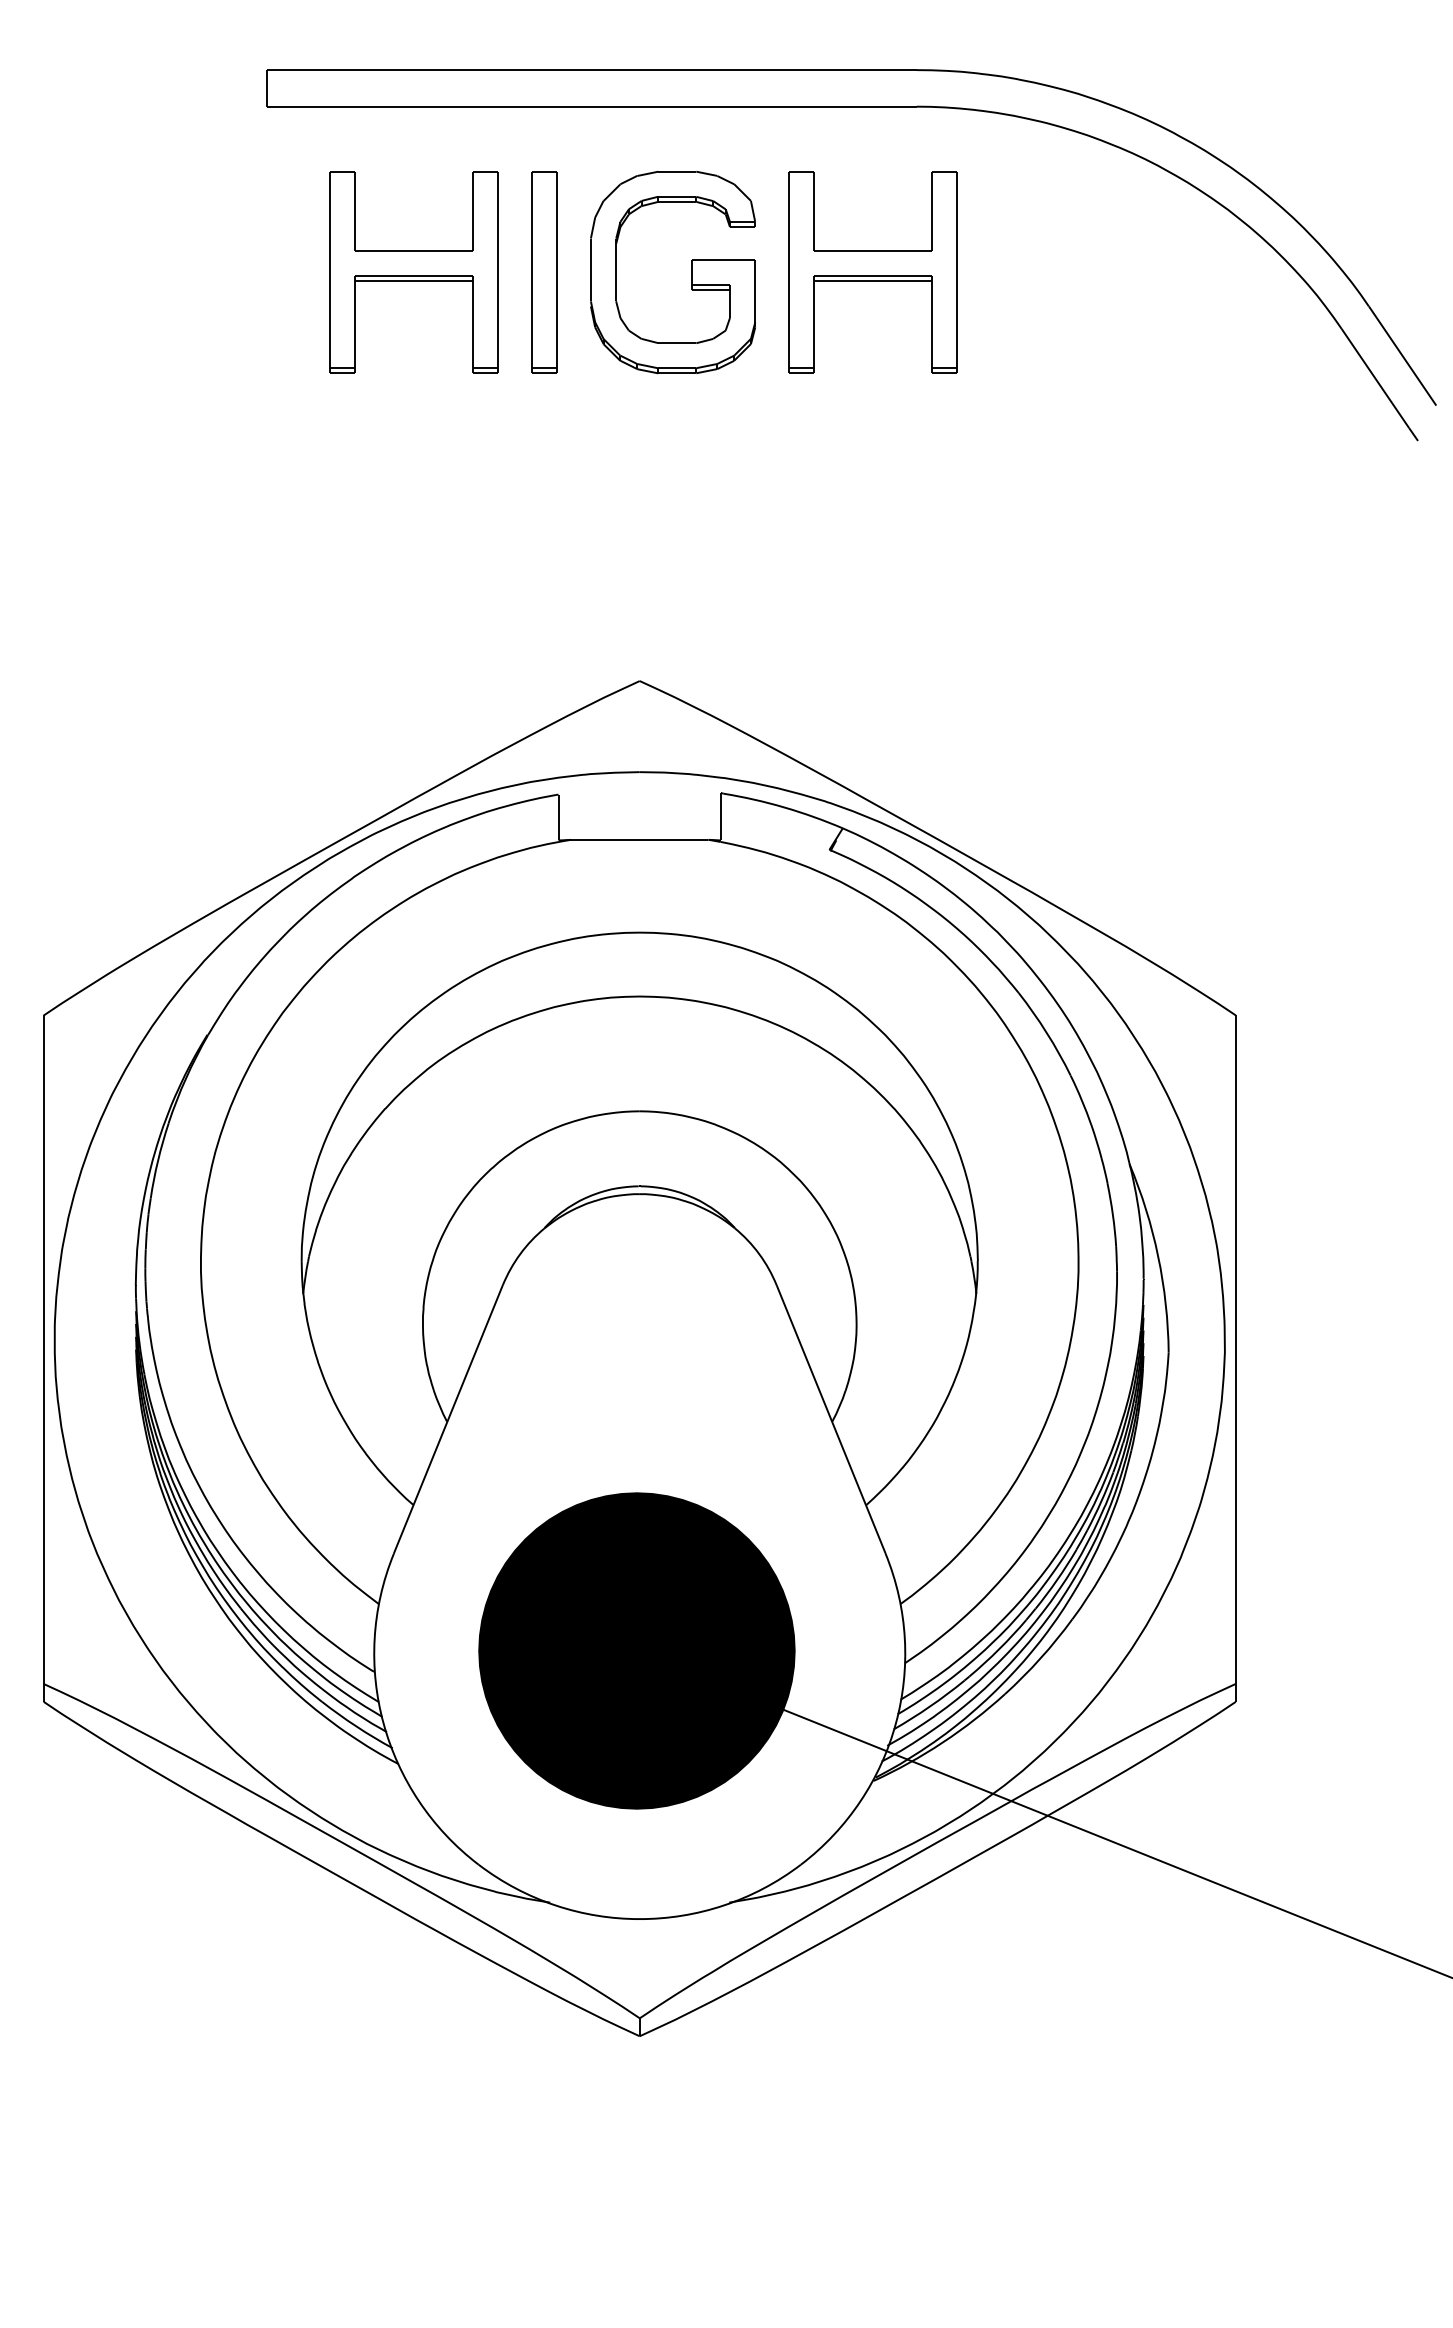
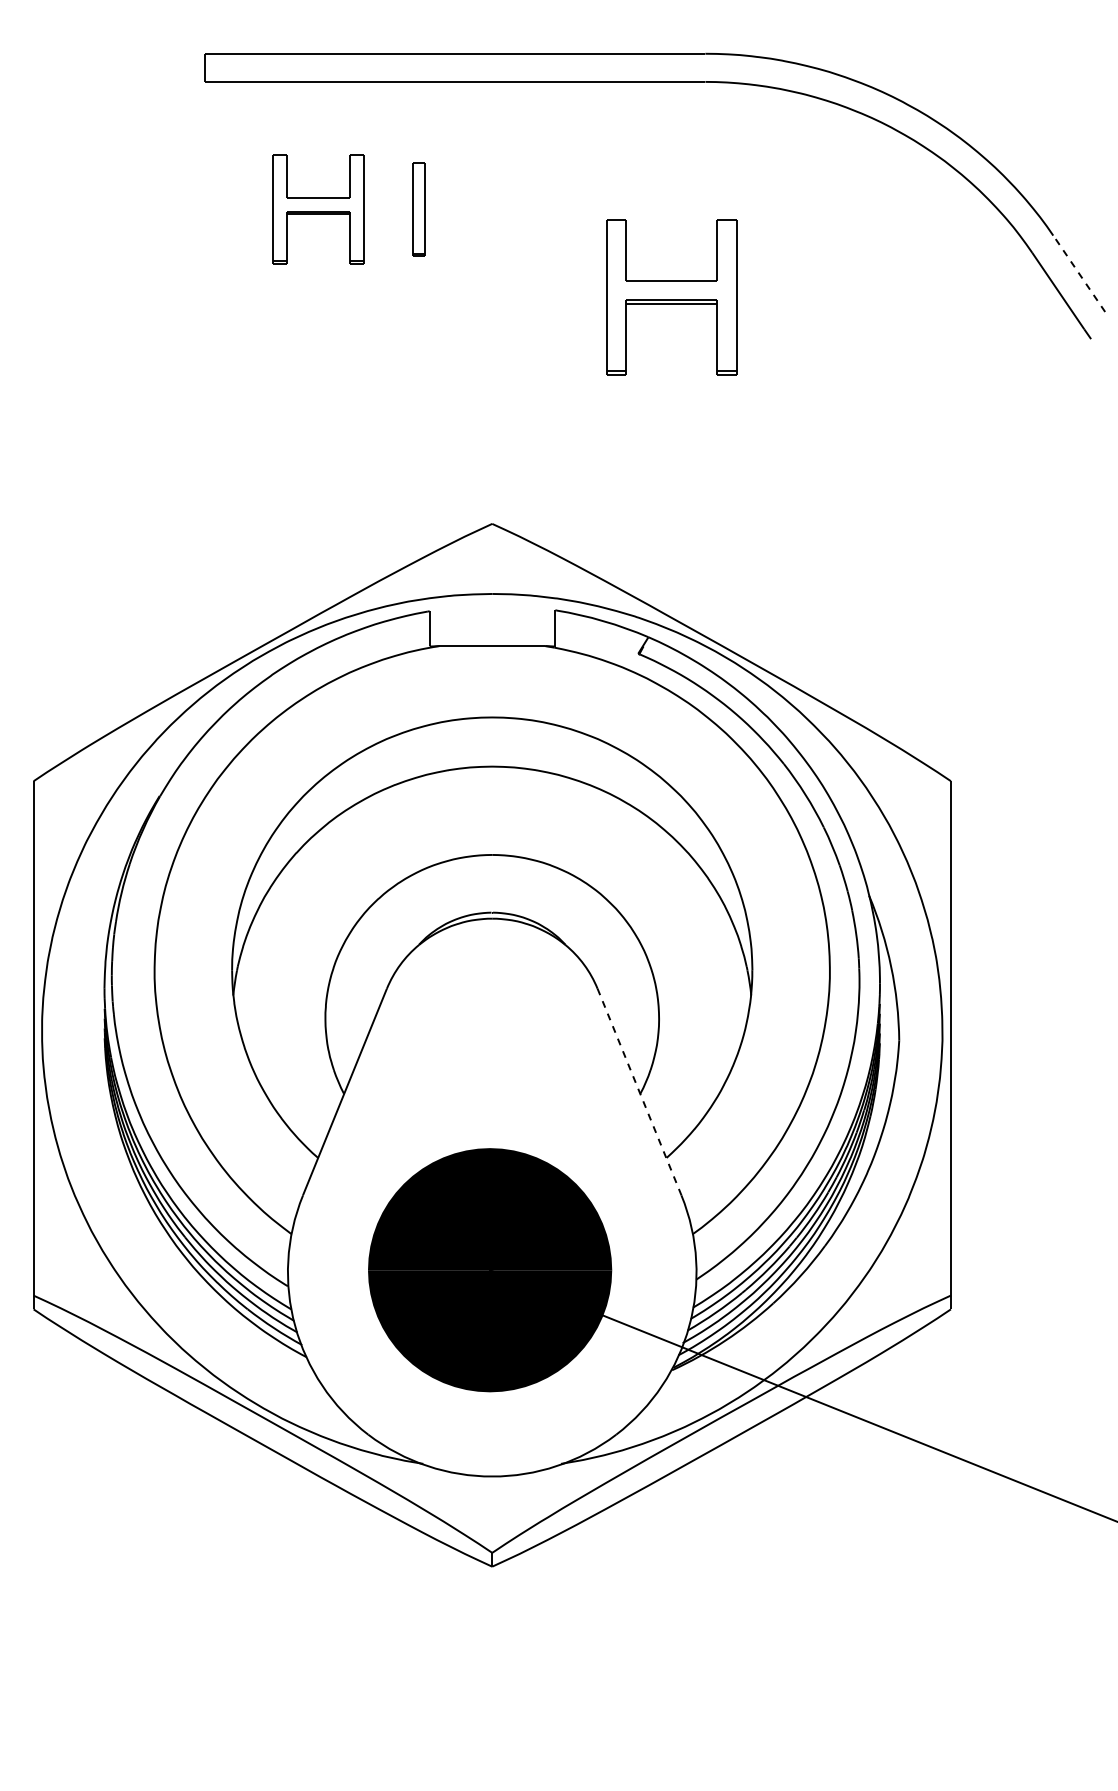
part: (413, 272) -> (318, 209), size x0.7
part: (543, 272) -> (418, 209), size x0.6
part: (692, 272) -> (532, 209), removed
part: (872, 272) -> (671, 297), moved
line: (1401, 355) -> (1078, 273), solid -> dashed
line: (831, 1420) -> (639, 1092), solid -> dashed

